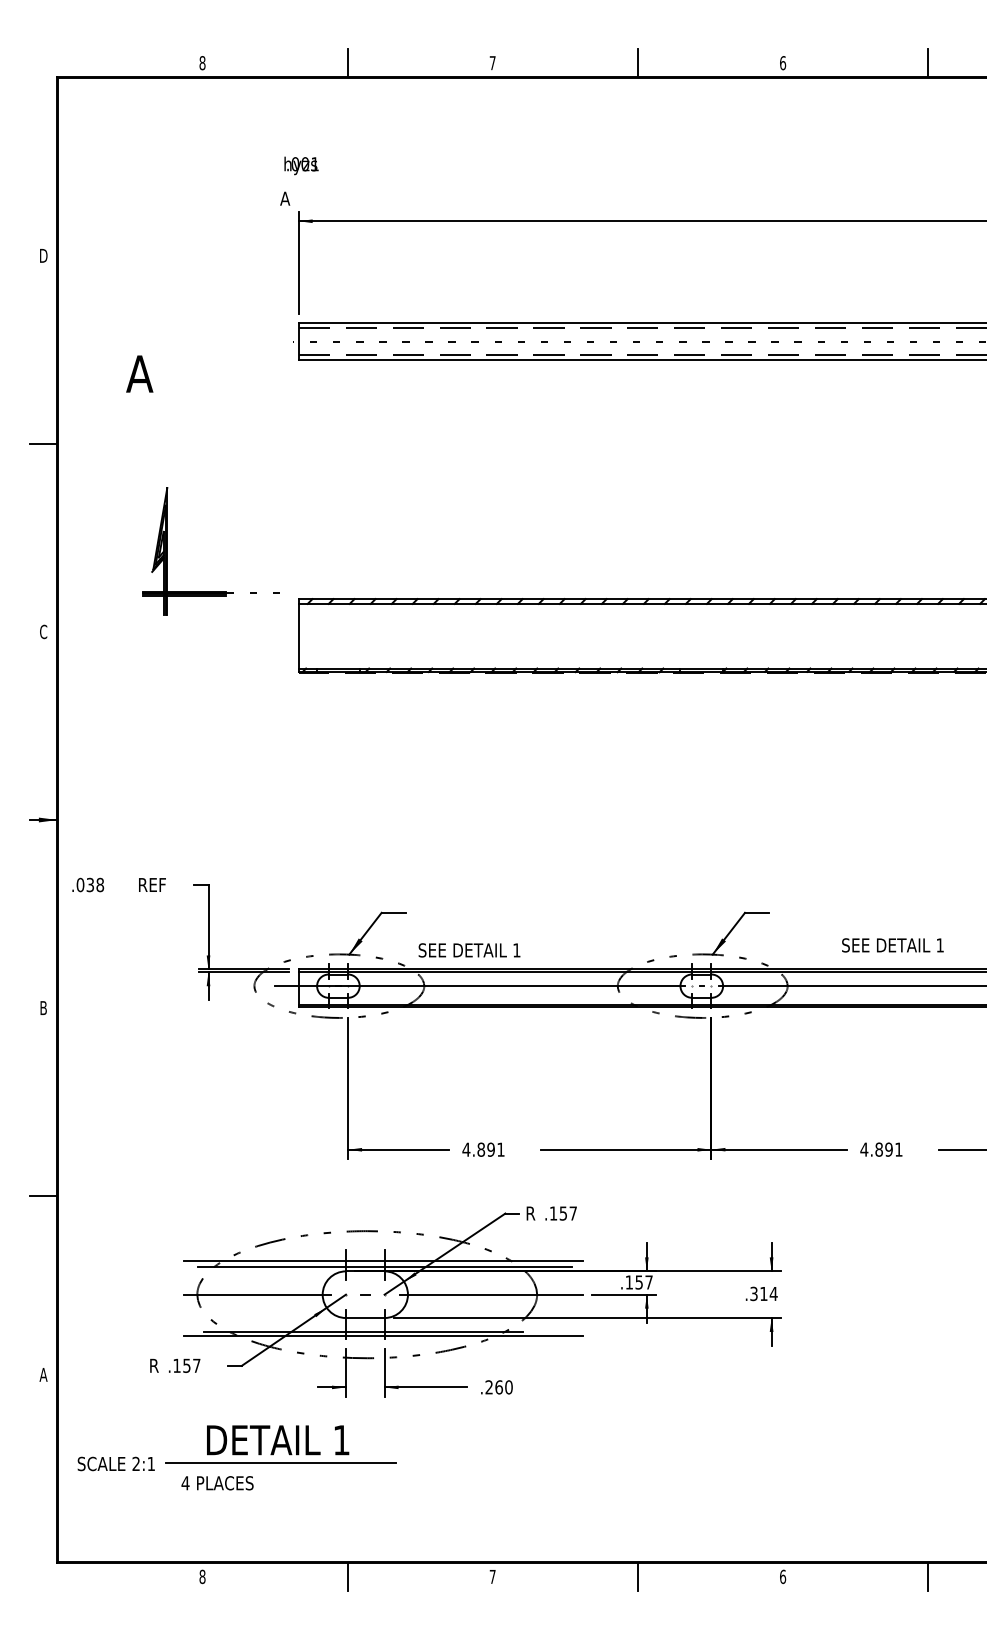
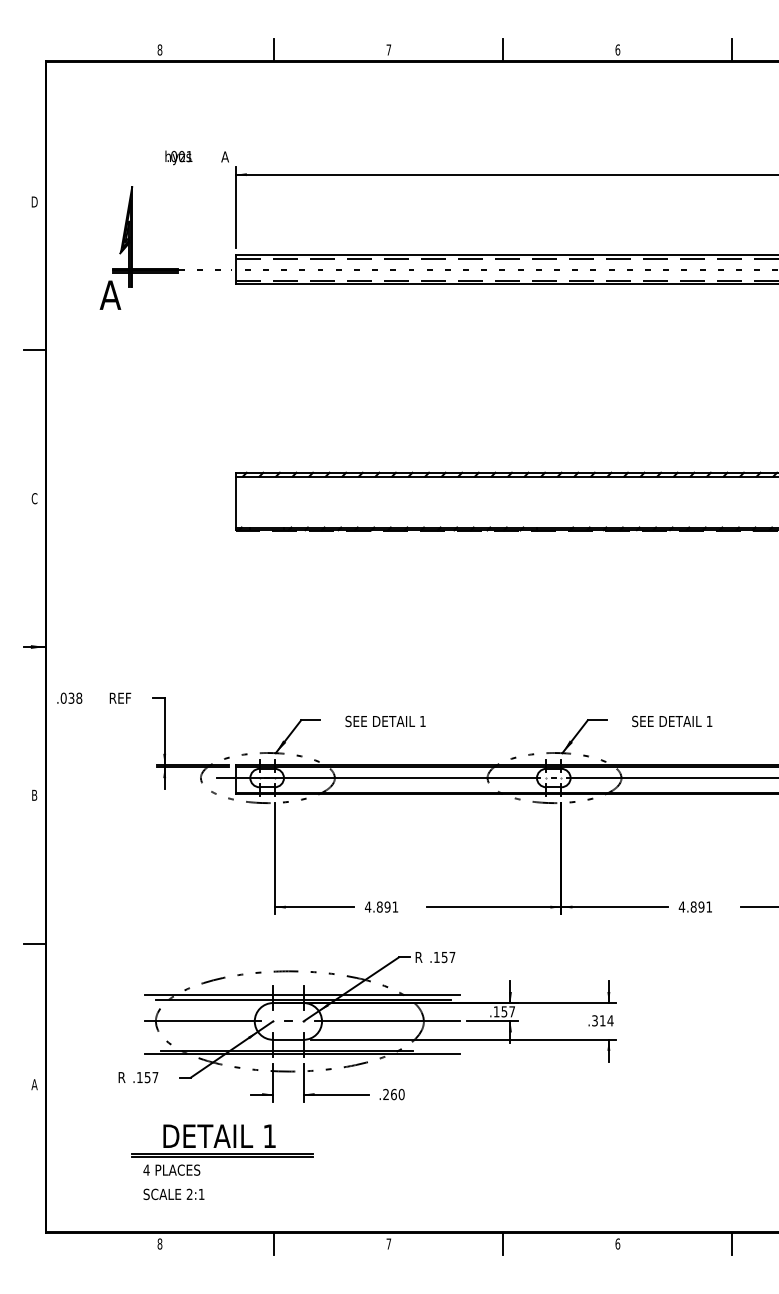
text: (301, 165) -> (178, 157), moved
part: (210, 591) -> (166, 268), moved
text: (892, 945) -> (671, 721), moved
text: (469, 950) -> (385, 721), moved
text: (115, 1463) -> (173, 1194), moved
line: (281, 1466) -> (222, 1156), added

